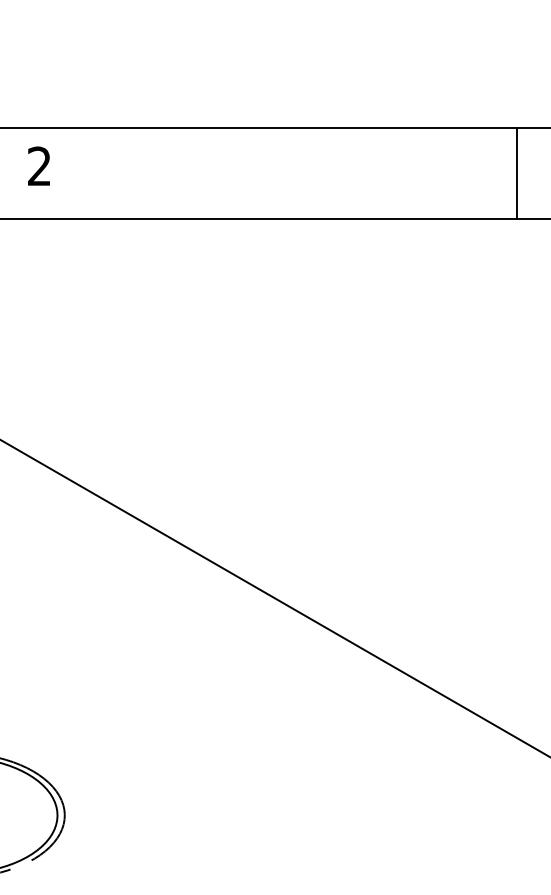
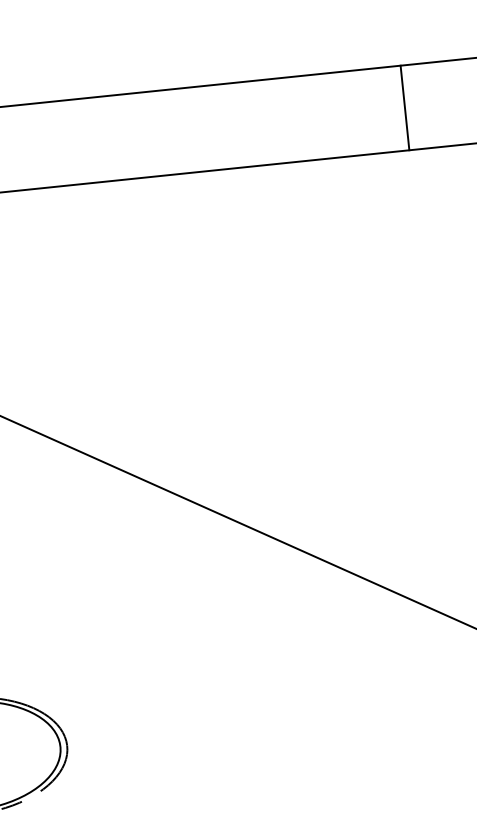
line: (517, 173) -> (405, 107), moved

